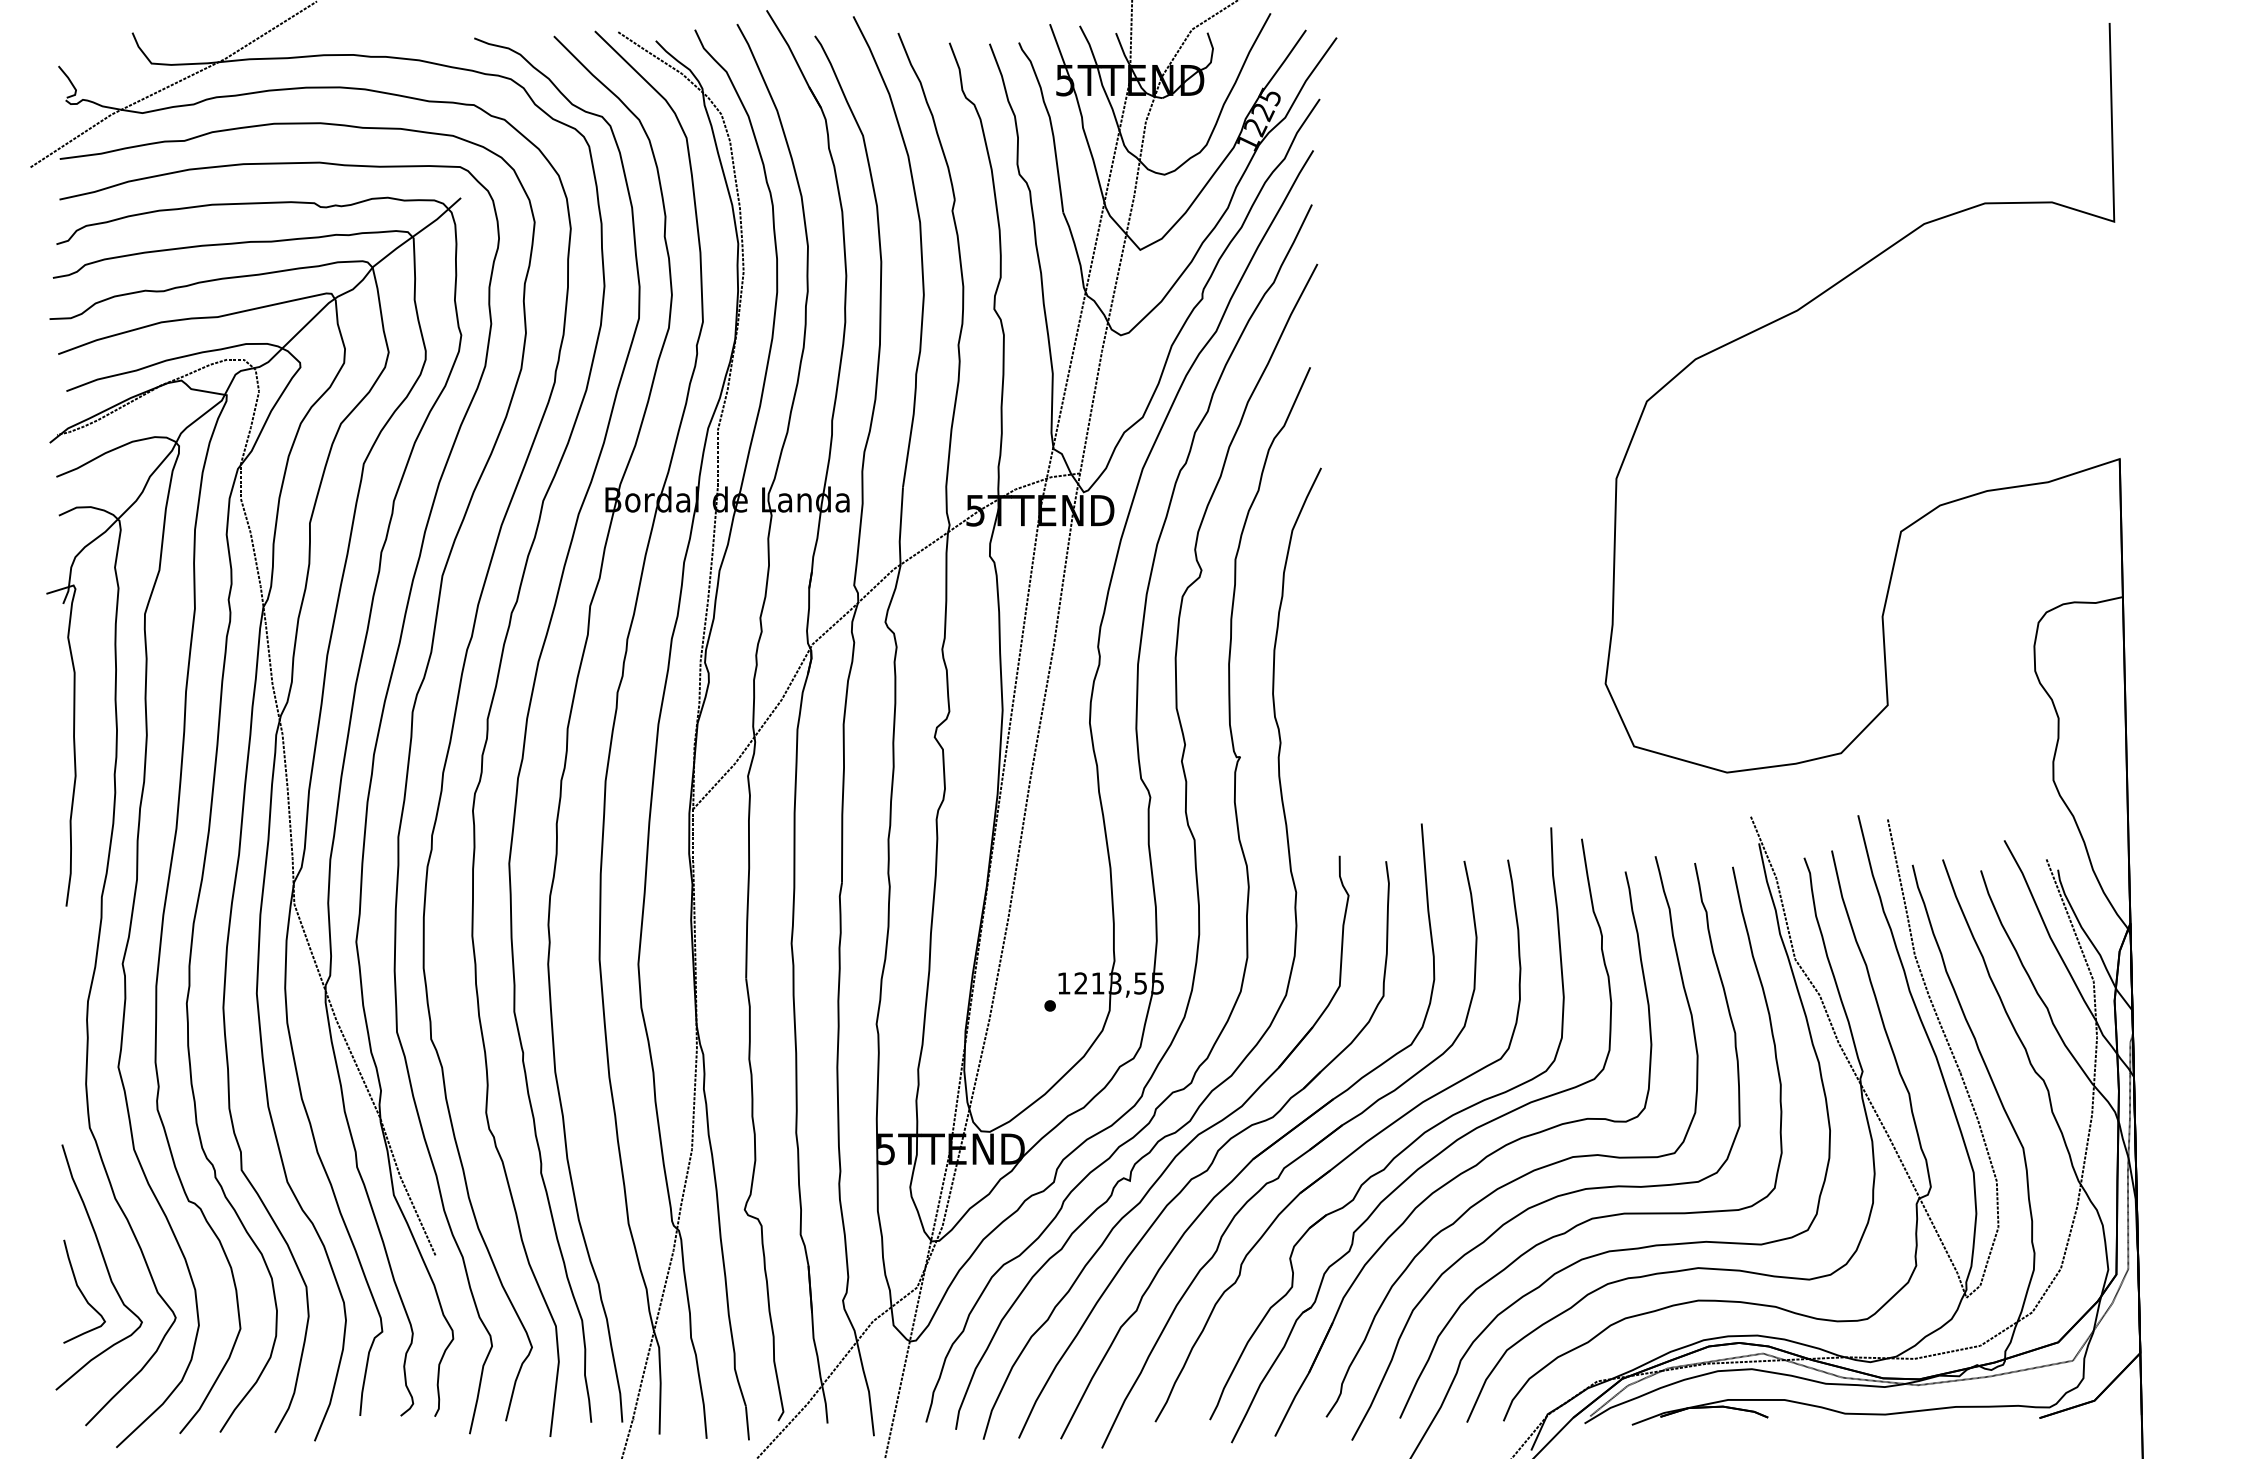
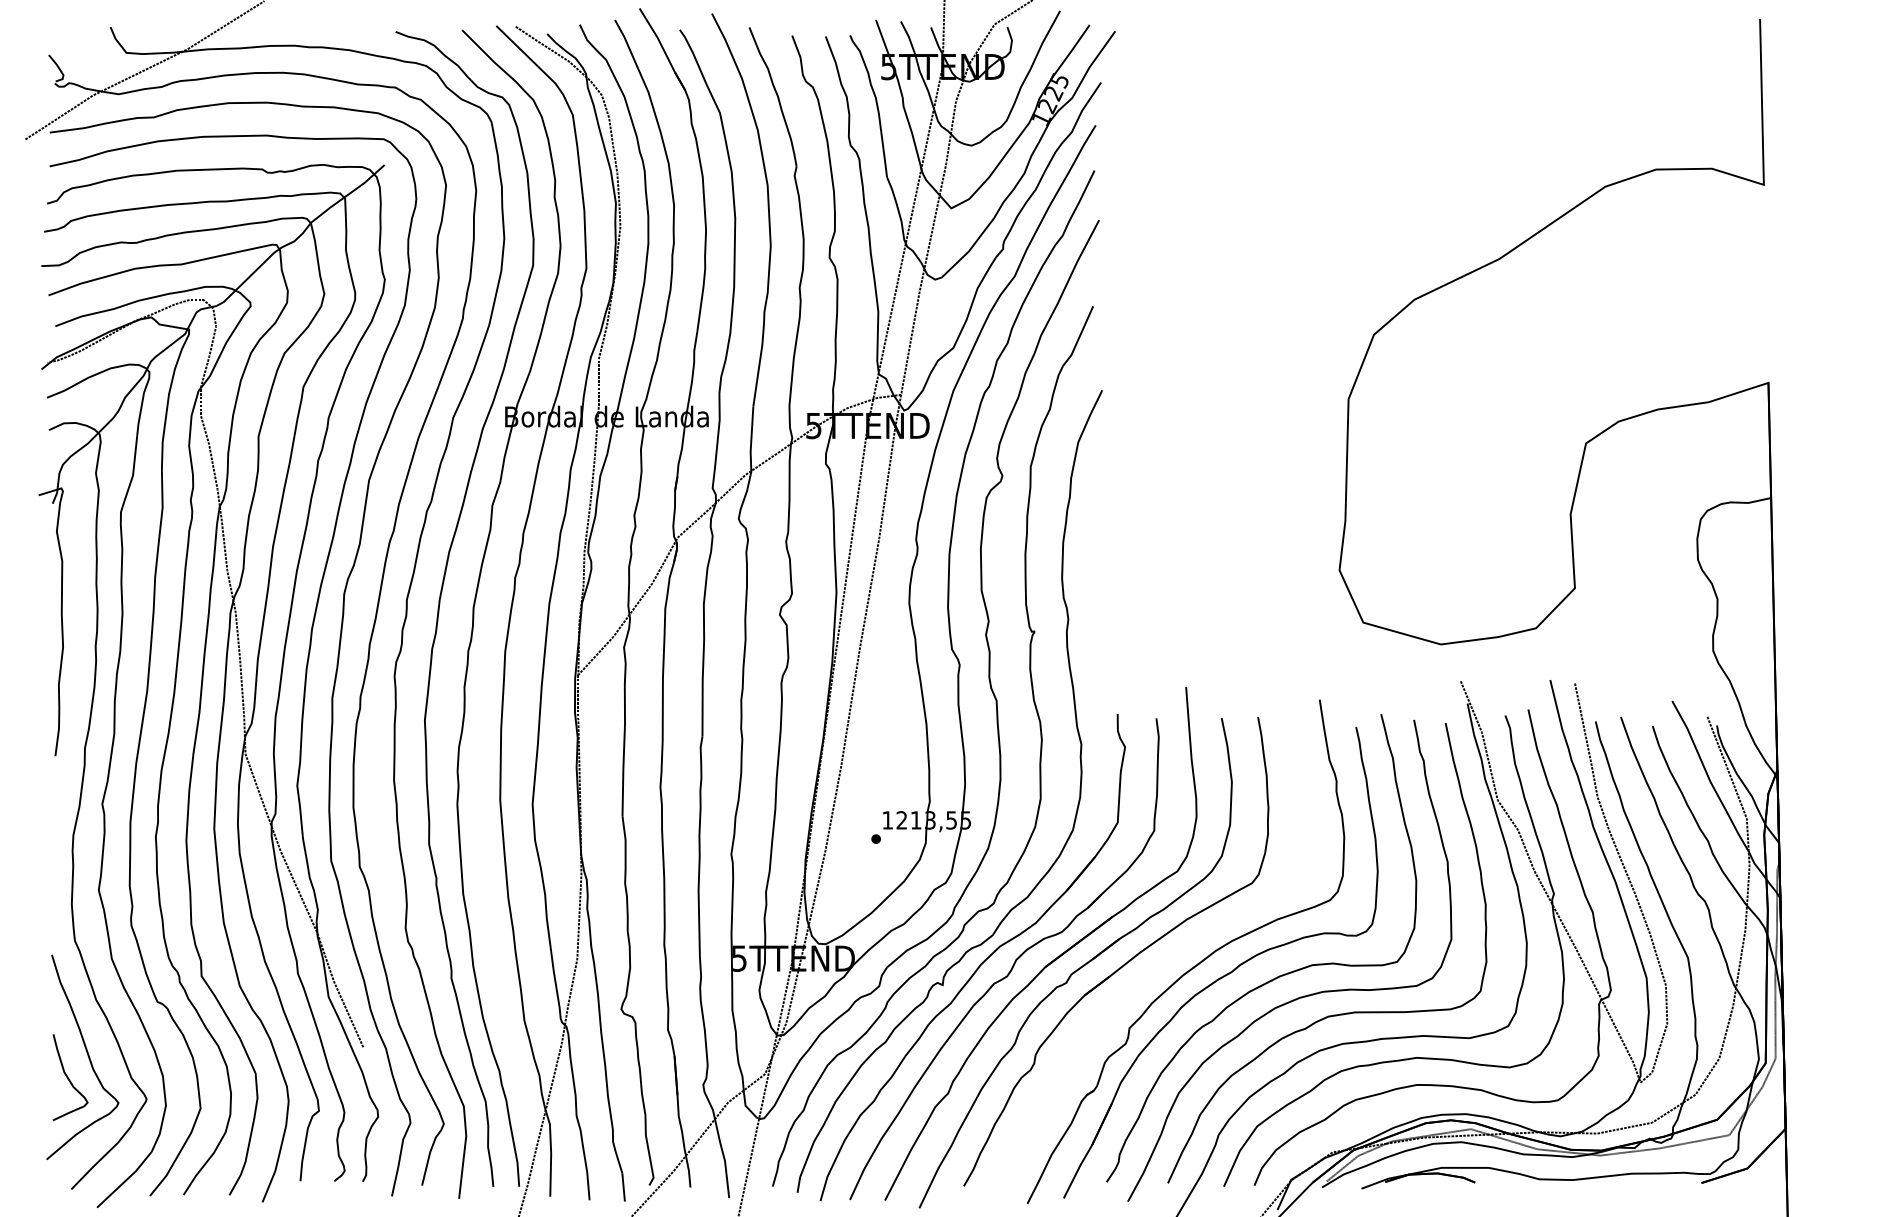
part: (1406, 1146) -> (1173, 956), removed

